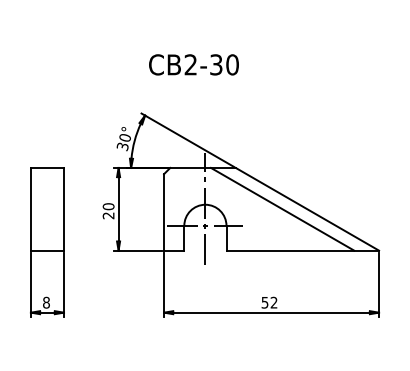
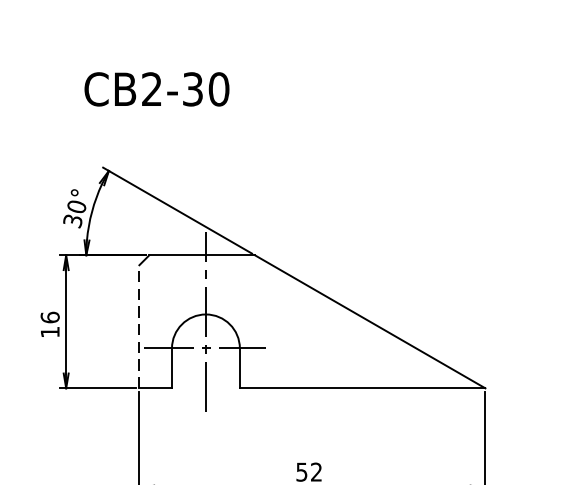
text: (193, 64) -> (156, 88), moved
line: (282, 208) -> (330, 320), removed
text: (108, 211) -> (49, 325), 20 -> 16
line: (164, 211) -> (140, 325), solid -> dashed

